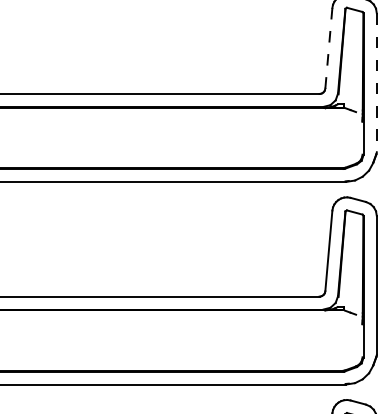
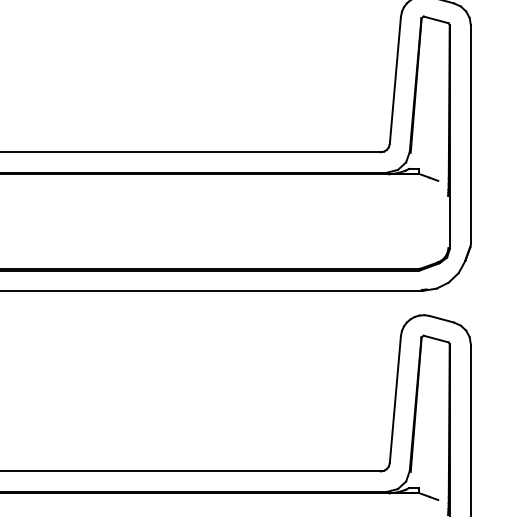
line: (328, 48) -> (394, 80), dashed -> solid
line: (376, 83) -> (470, 135), dashed -> solid

